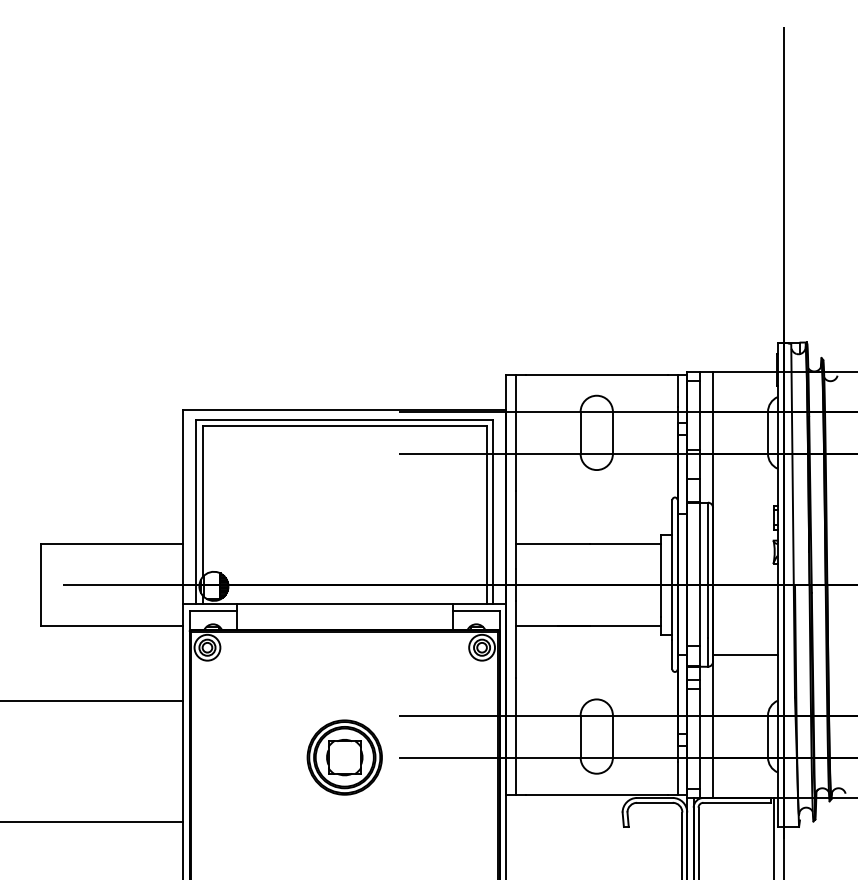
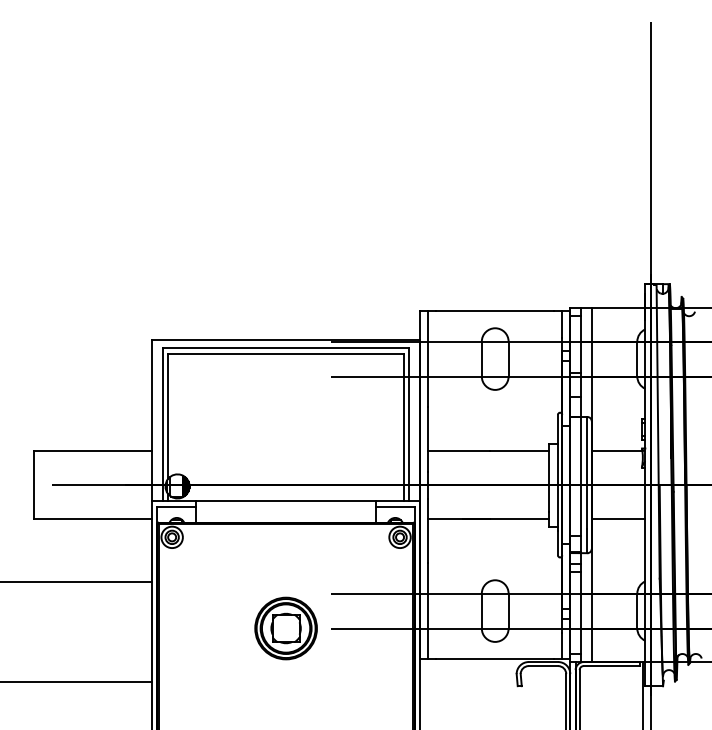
line: (742, 544) -> (616, 451), added
line: (745, 655) -> (618, 519), moved

